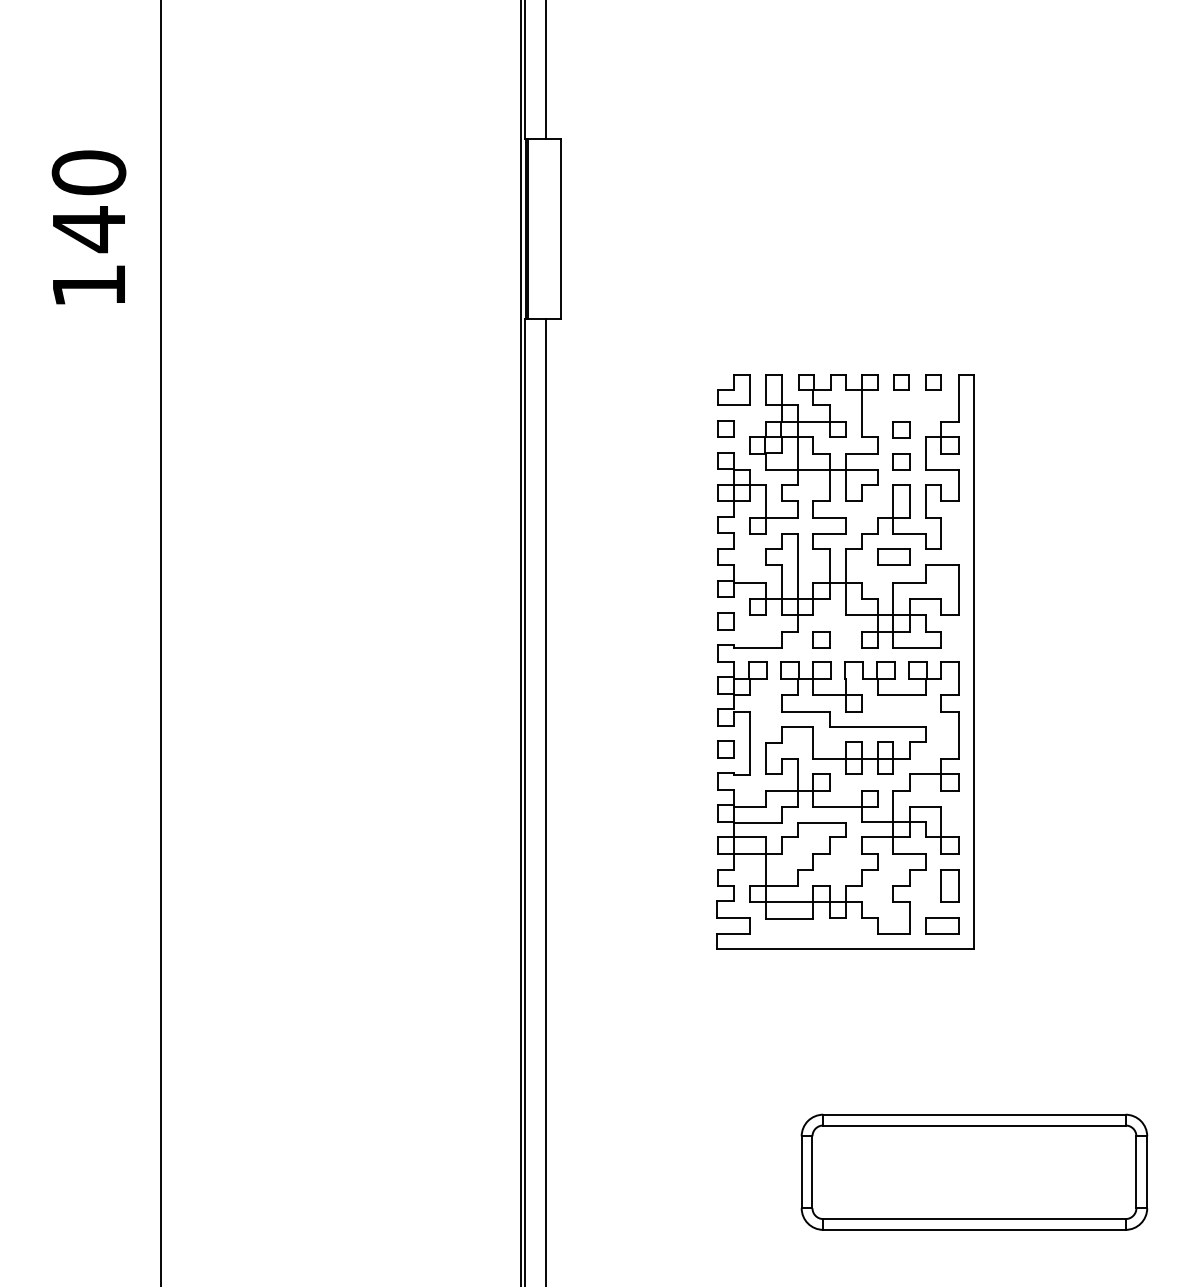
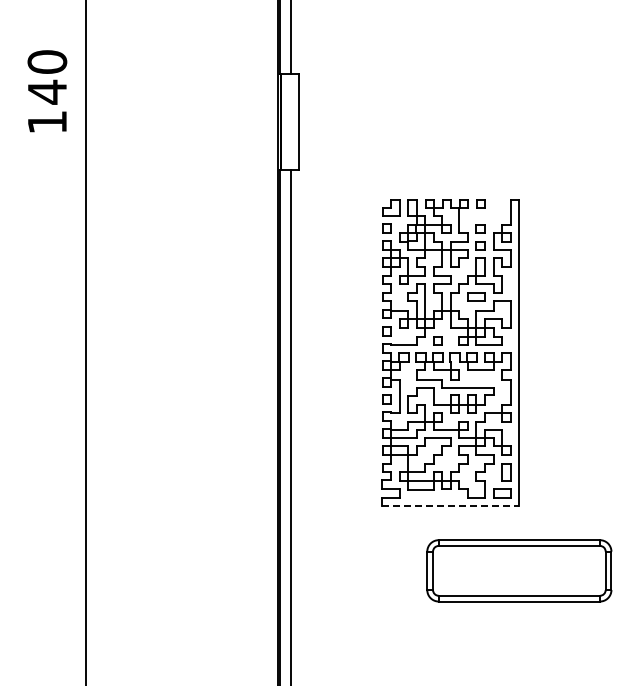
text: (89, 227) -> (47, 91), moved
part: (933, 381) -> (497, 203), removed
line: (847, 948) -> (451, 505), solid -> dashed
part: (974, 1171) -> (519, 570), moved

